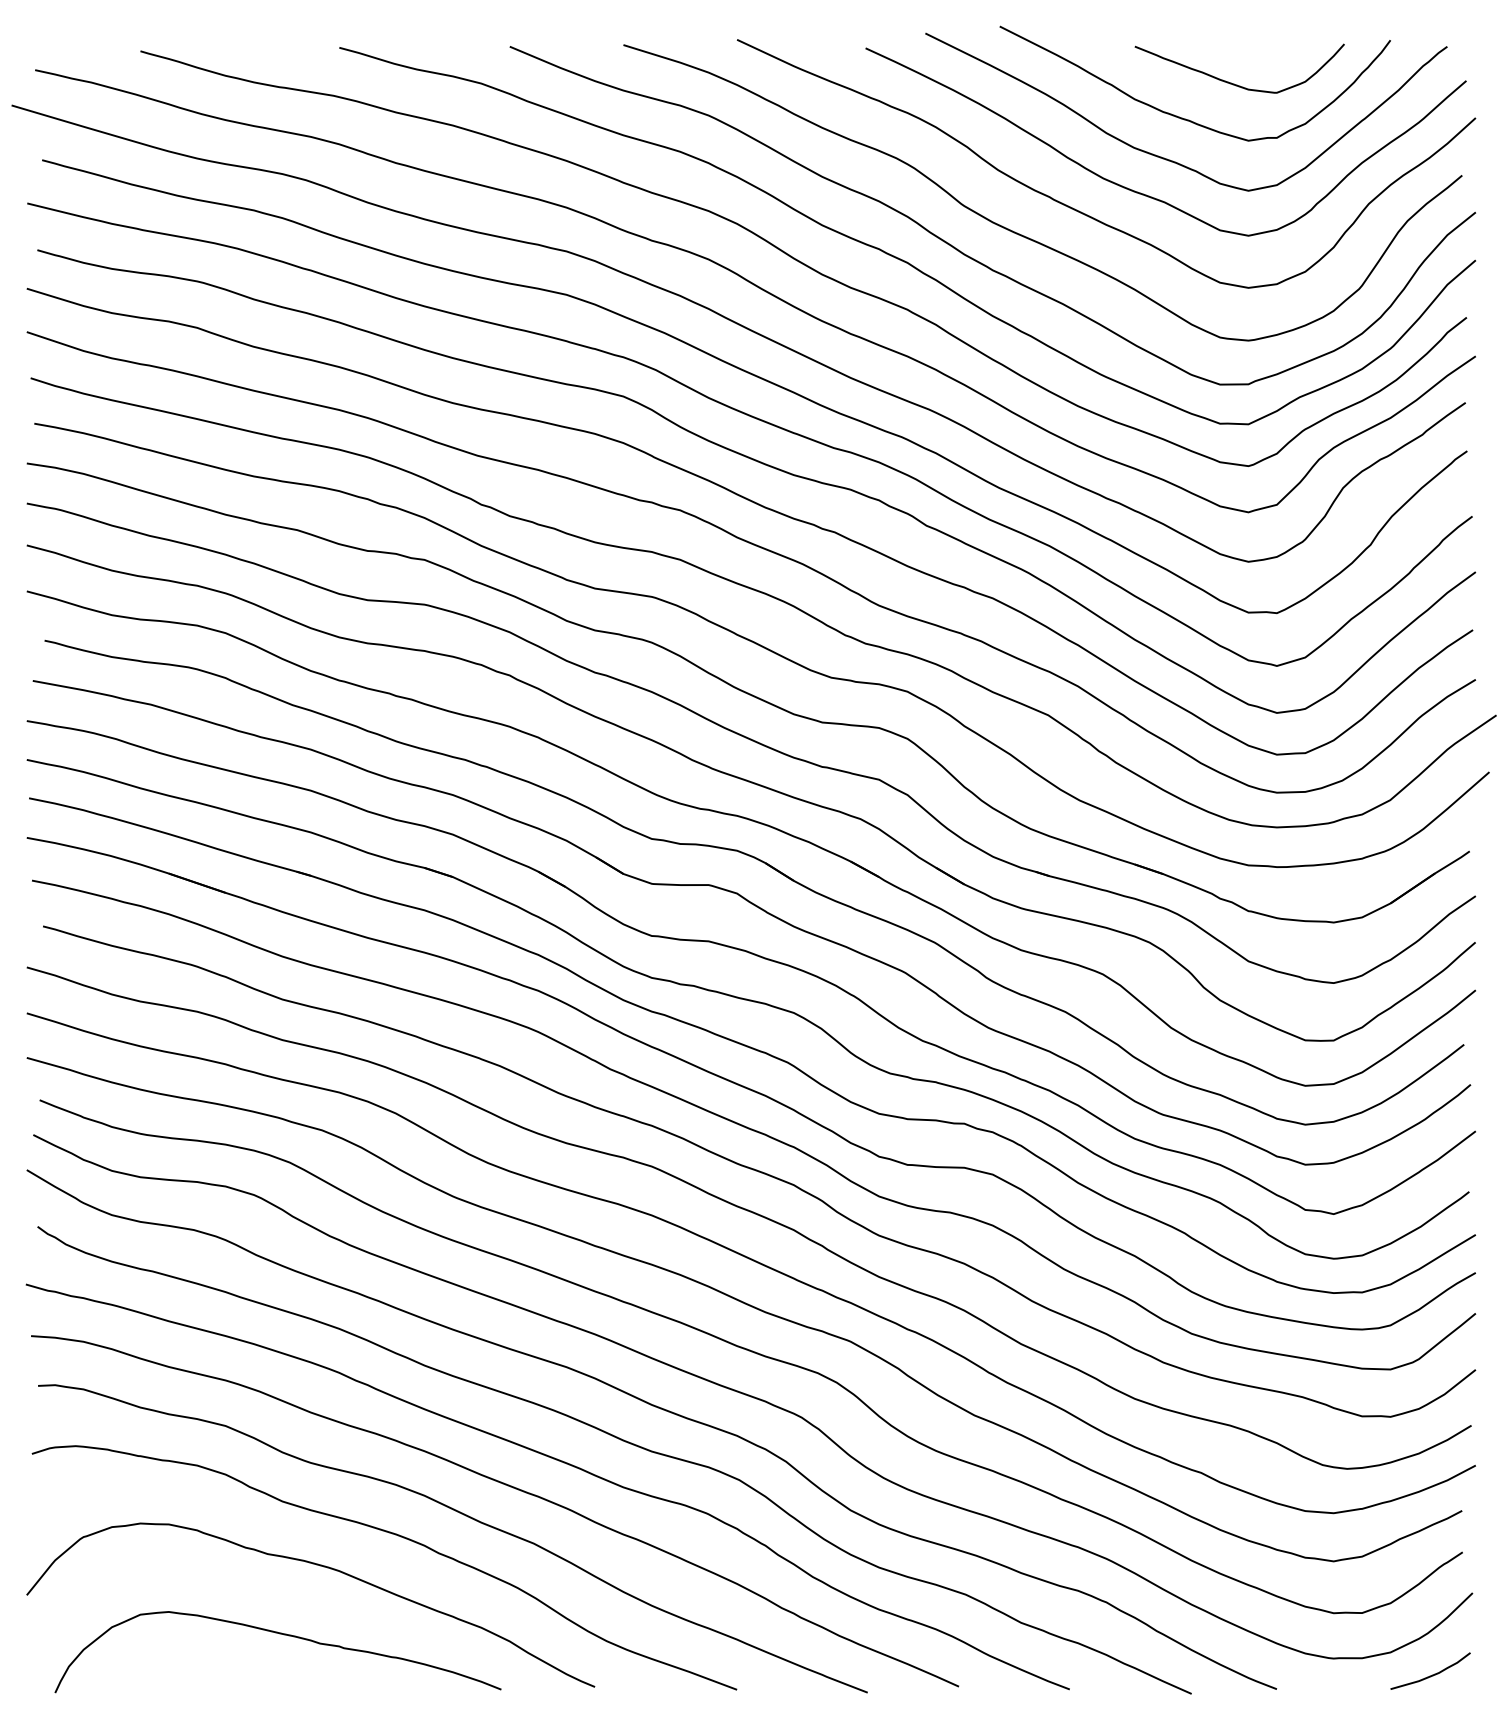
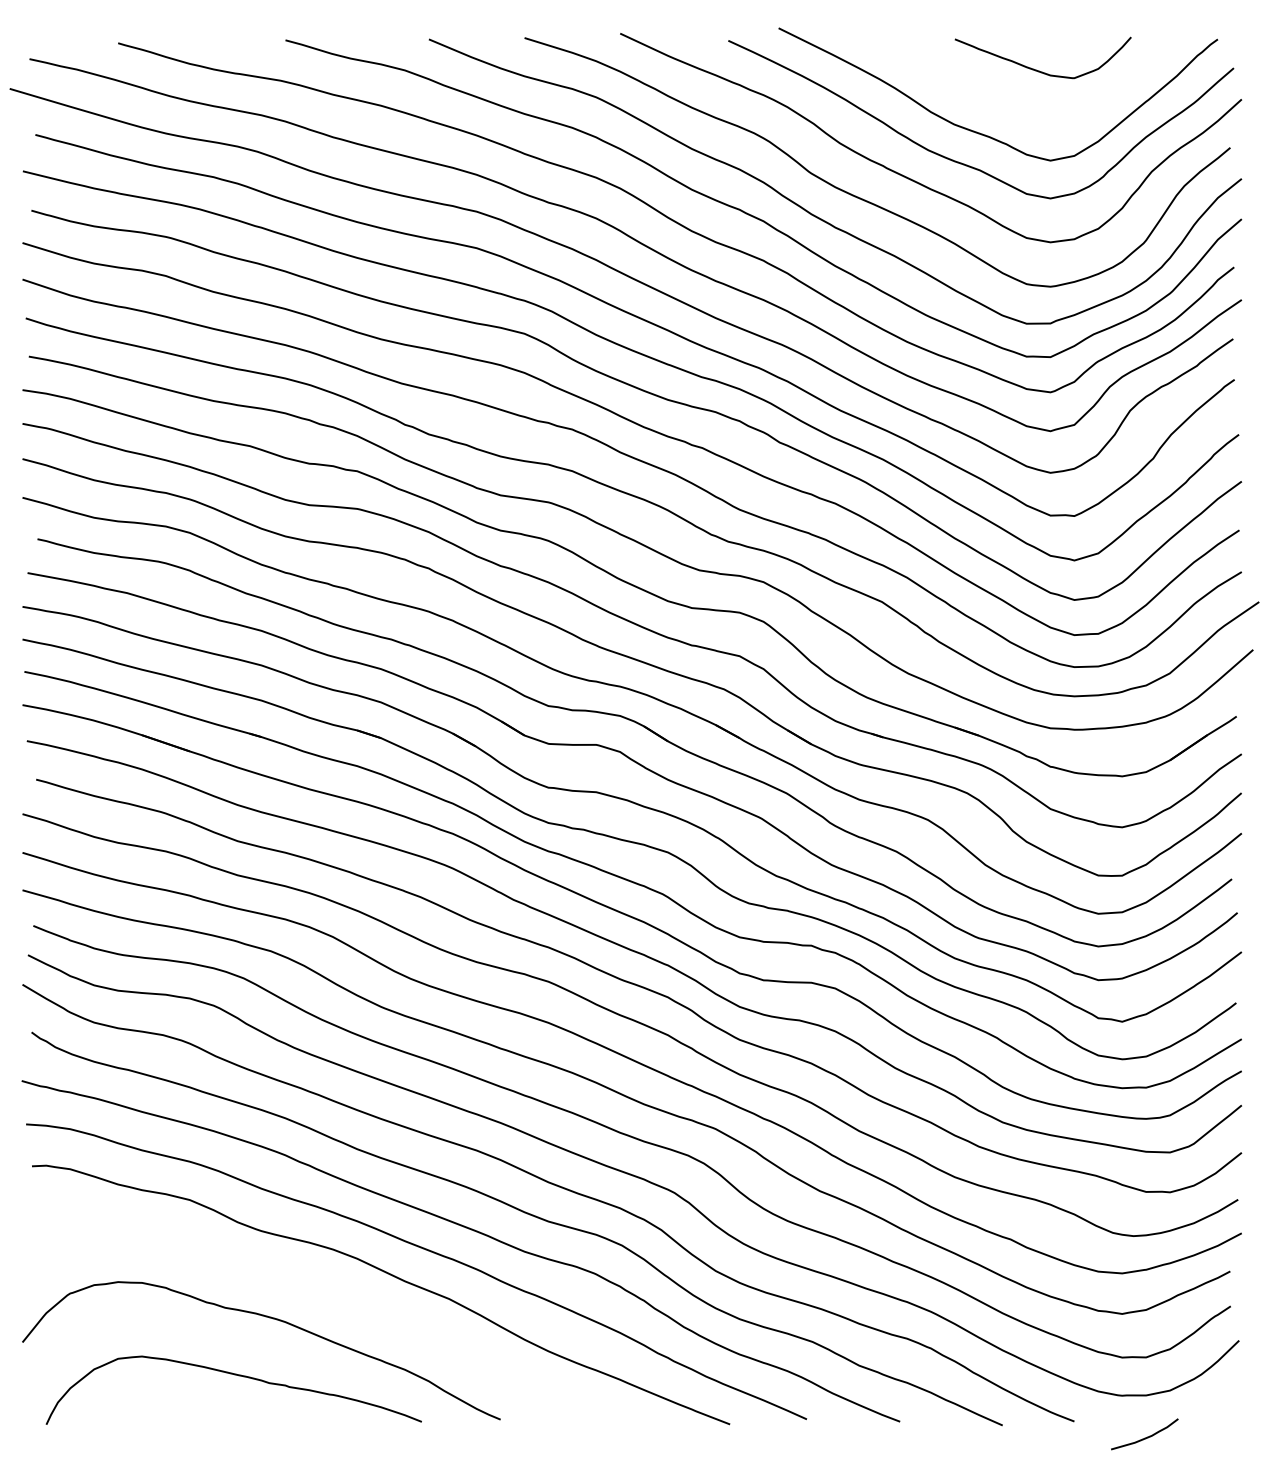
curve: (1181, 116) -> (994, 98), removed
curve: (391, 1534) -> (329, 1291), removed
curve: (1430, 1674) -> (1144, 1437), moved

